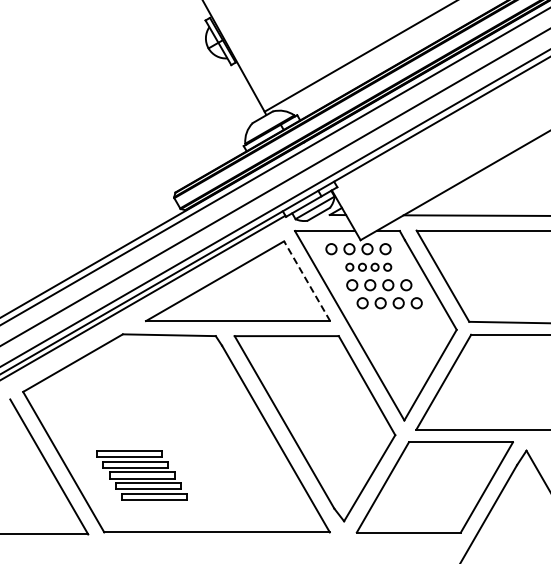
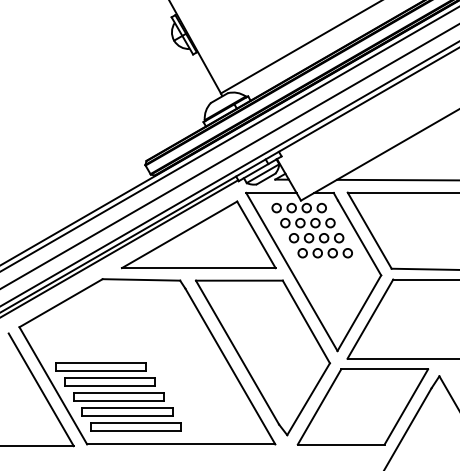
part: (368, 267) -> (307, 223), size x1.43
line: (306, 280) -> (255, 234), dashed -> solid
part: (141, 475) -> (118, 396), size x1.67

